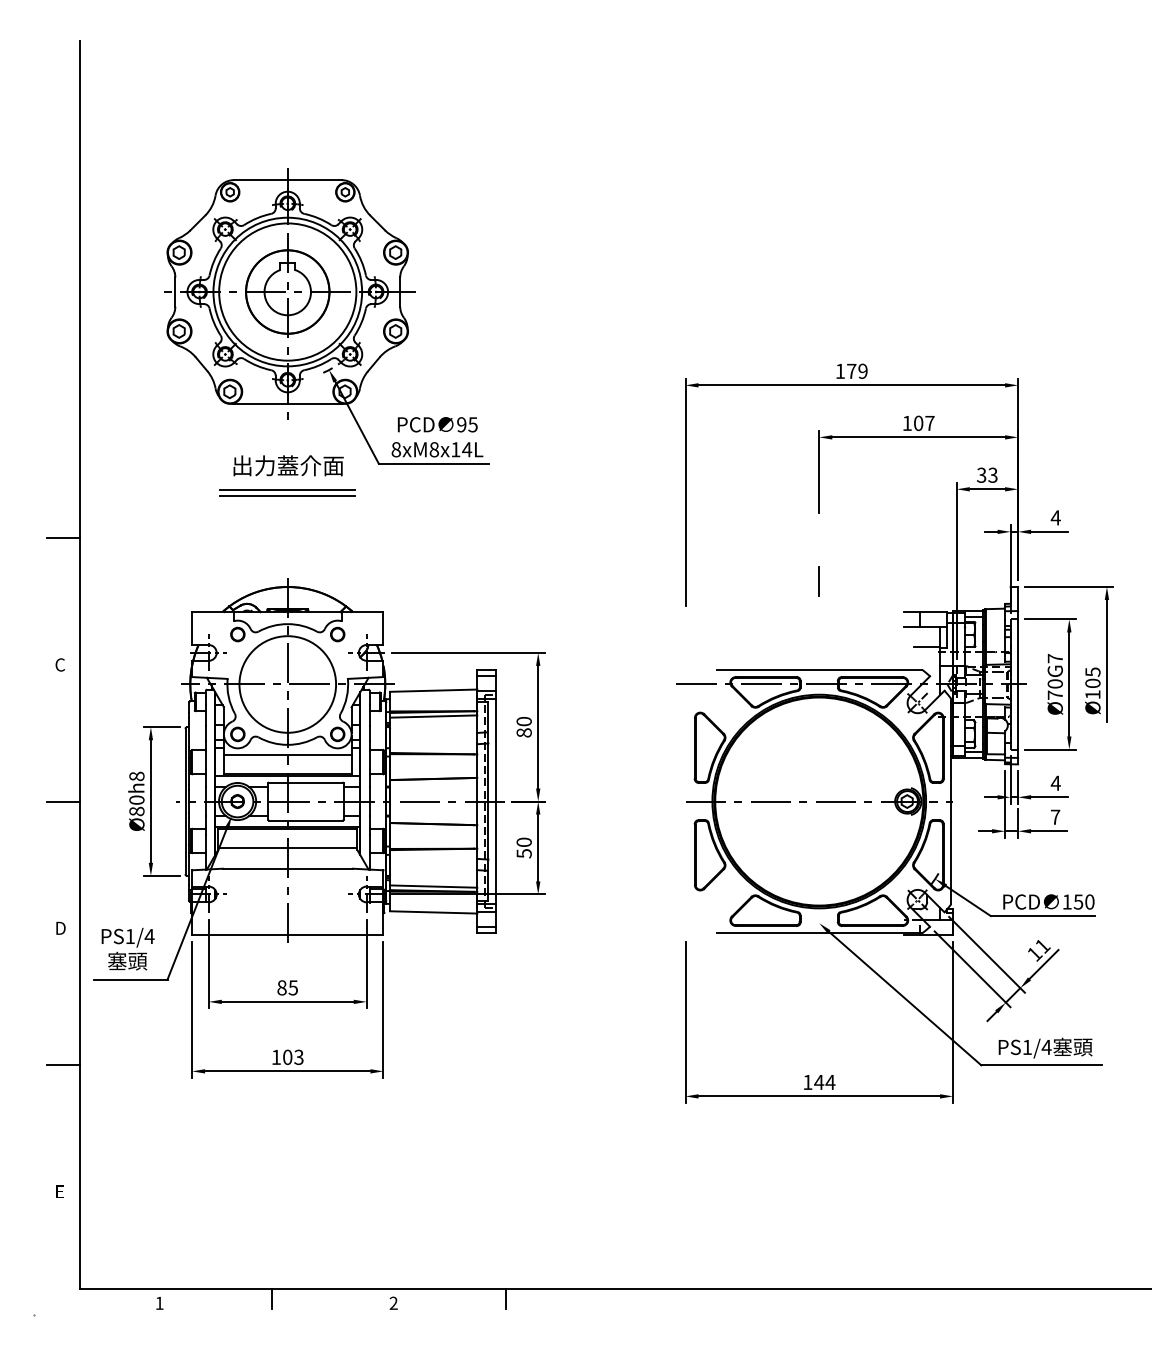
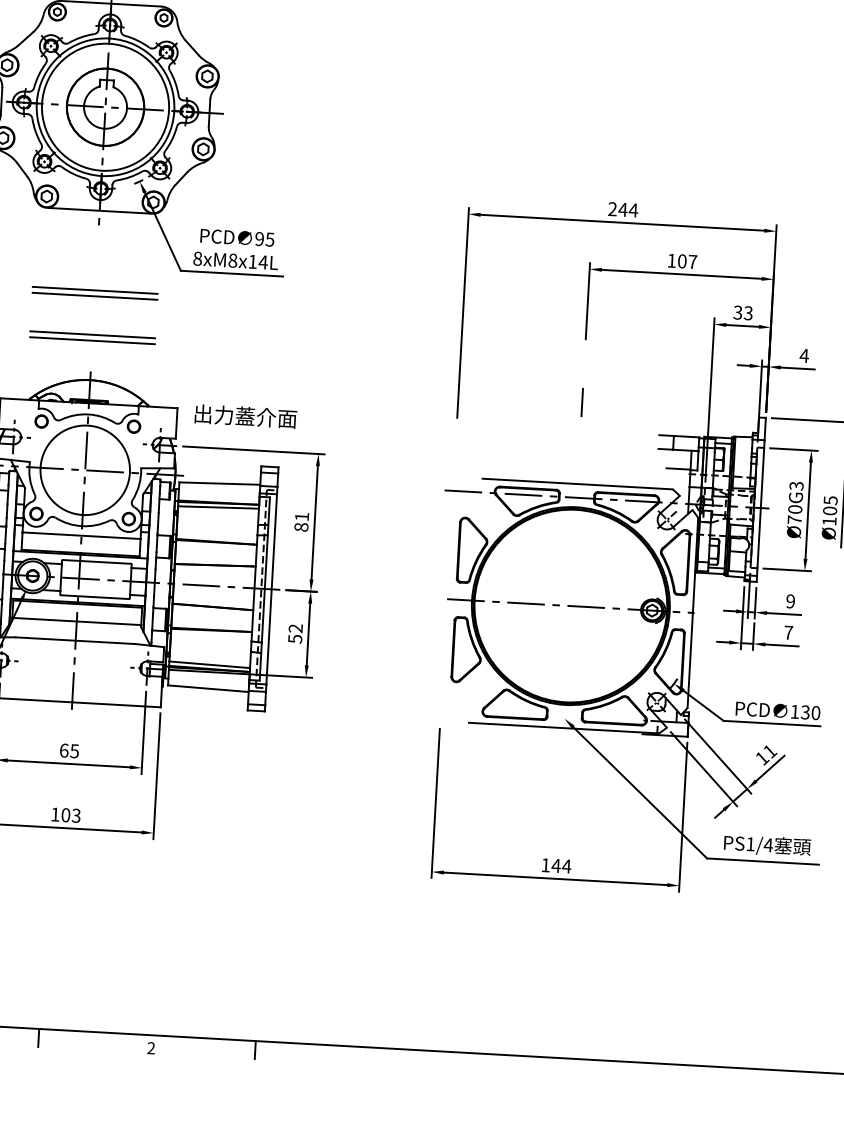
text: (851, 370) -> (622, 209), 179 -> 244
text: (288, 465) -> (245, 416), moved
part: (287, 540) -> (92, 337), added
text: (1054, 658) -> (795, 485), Ø70G7 -> Ø70G3
text: (523, 721) -> (301, 516), 80 -> 81
text: (1055, 782) -> (790, 600), 4 -> 9
text: (523, 841) -> (295, 627), 50 -> 52
text: (1078, 901) -> (805, 711), 150 -> 130
text: (281, 987) -> (63, 750), 85 -> 65

